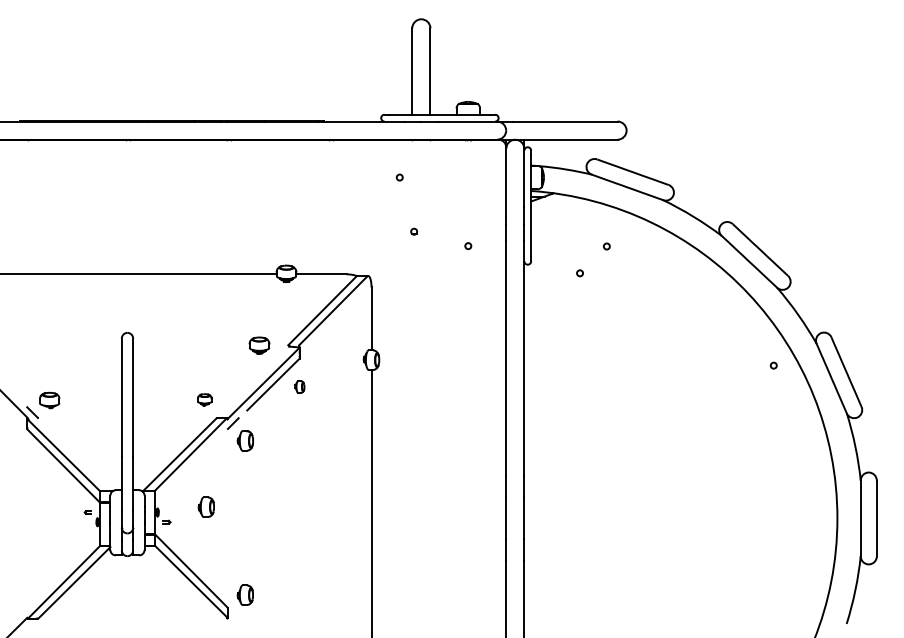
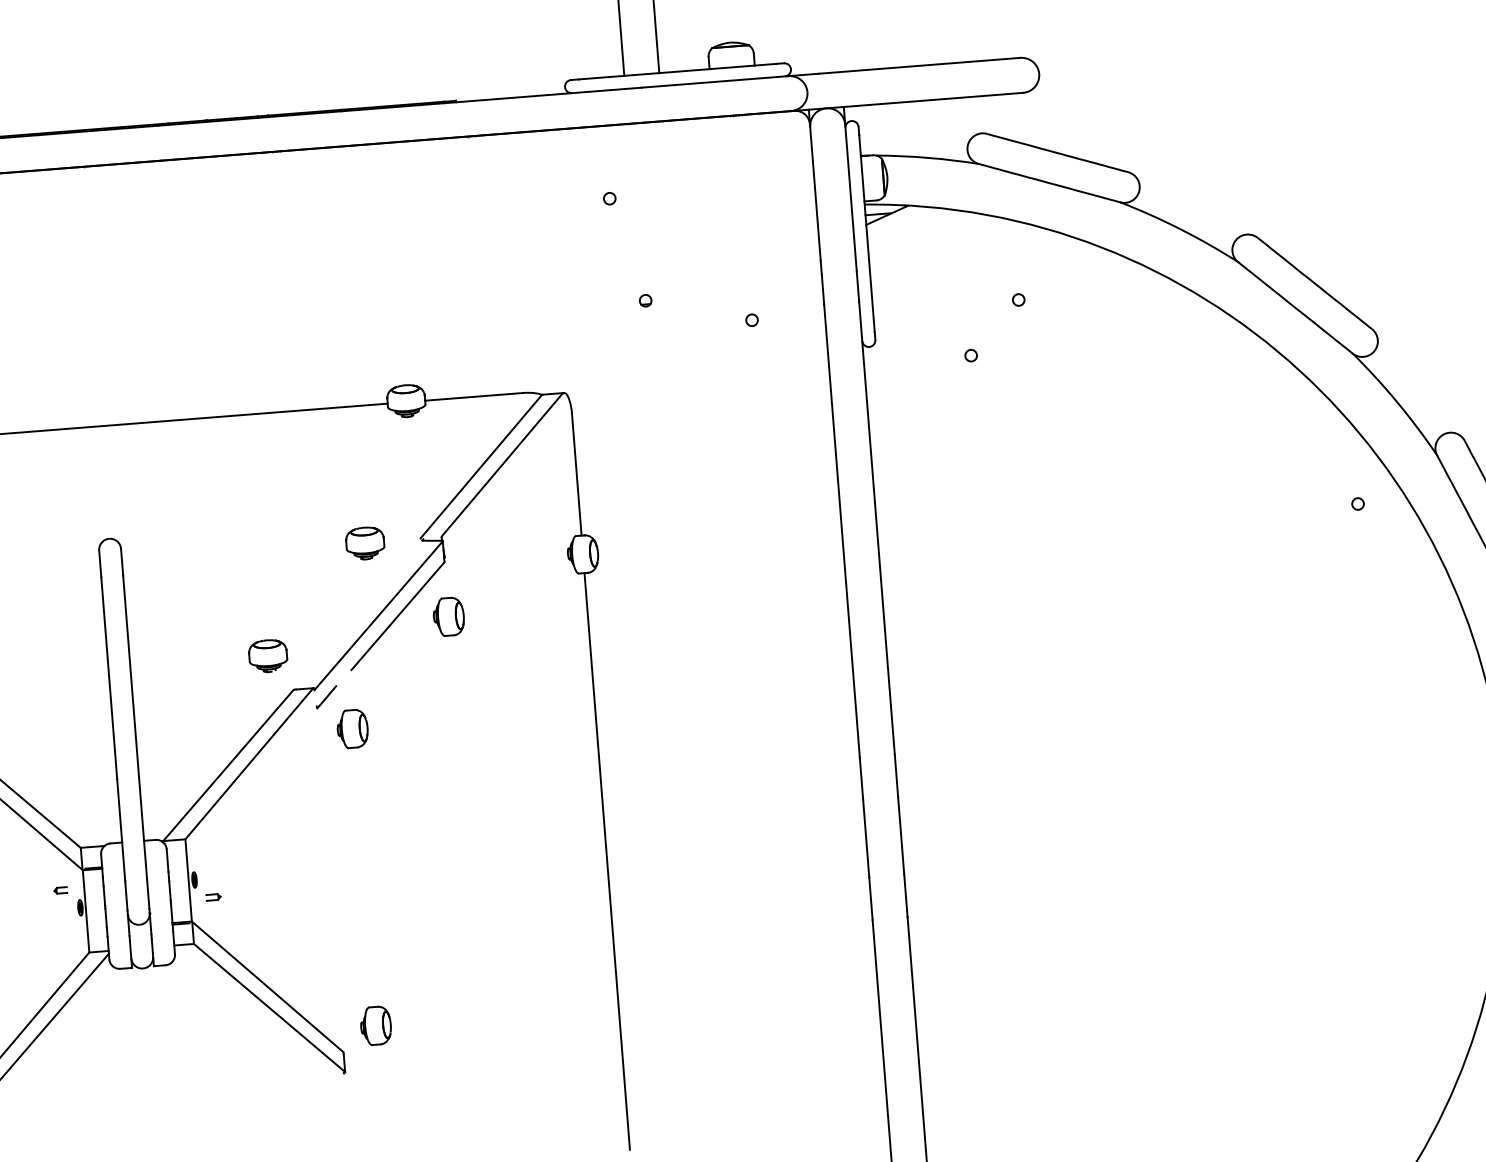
part: (299, 386) -> (448, 615), size x1.67
part: (204, 399) -> (267, 655), size x1.43
part: (205, 506) -> (285, 861), removed

